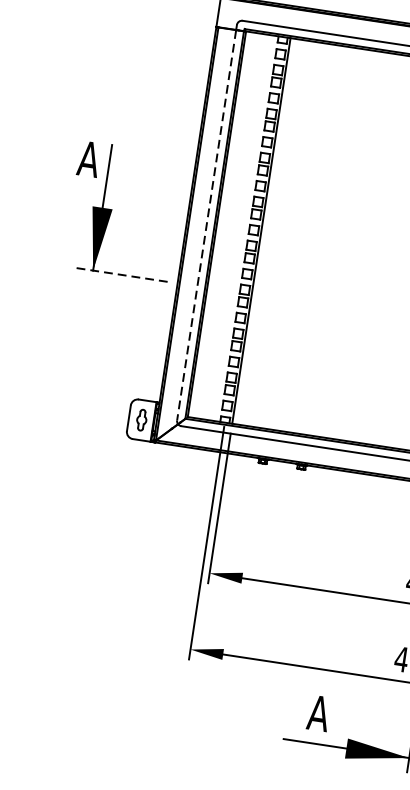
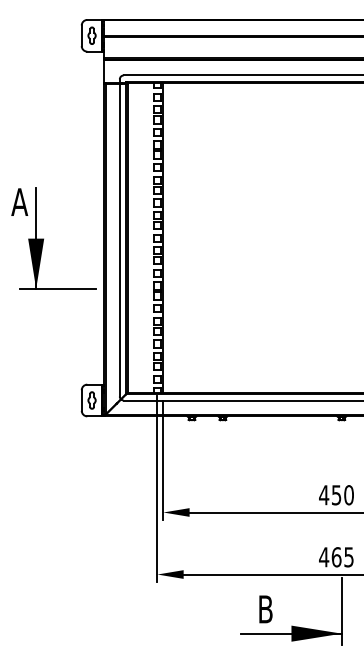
line: (206, 225) -> (119, 240), dashed -> solid
line: (120, 275) -> (58, 289), dashed -> solid
text: (318, 713) -> (265, 609), A -> B

